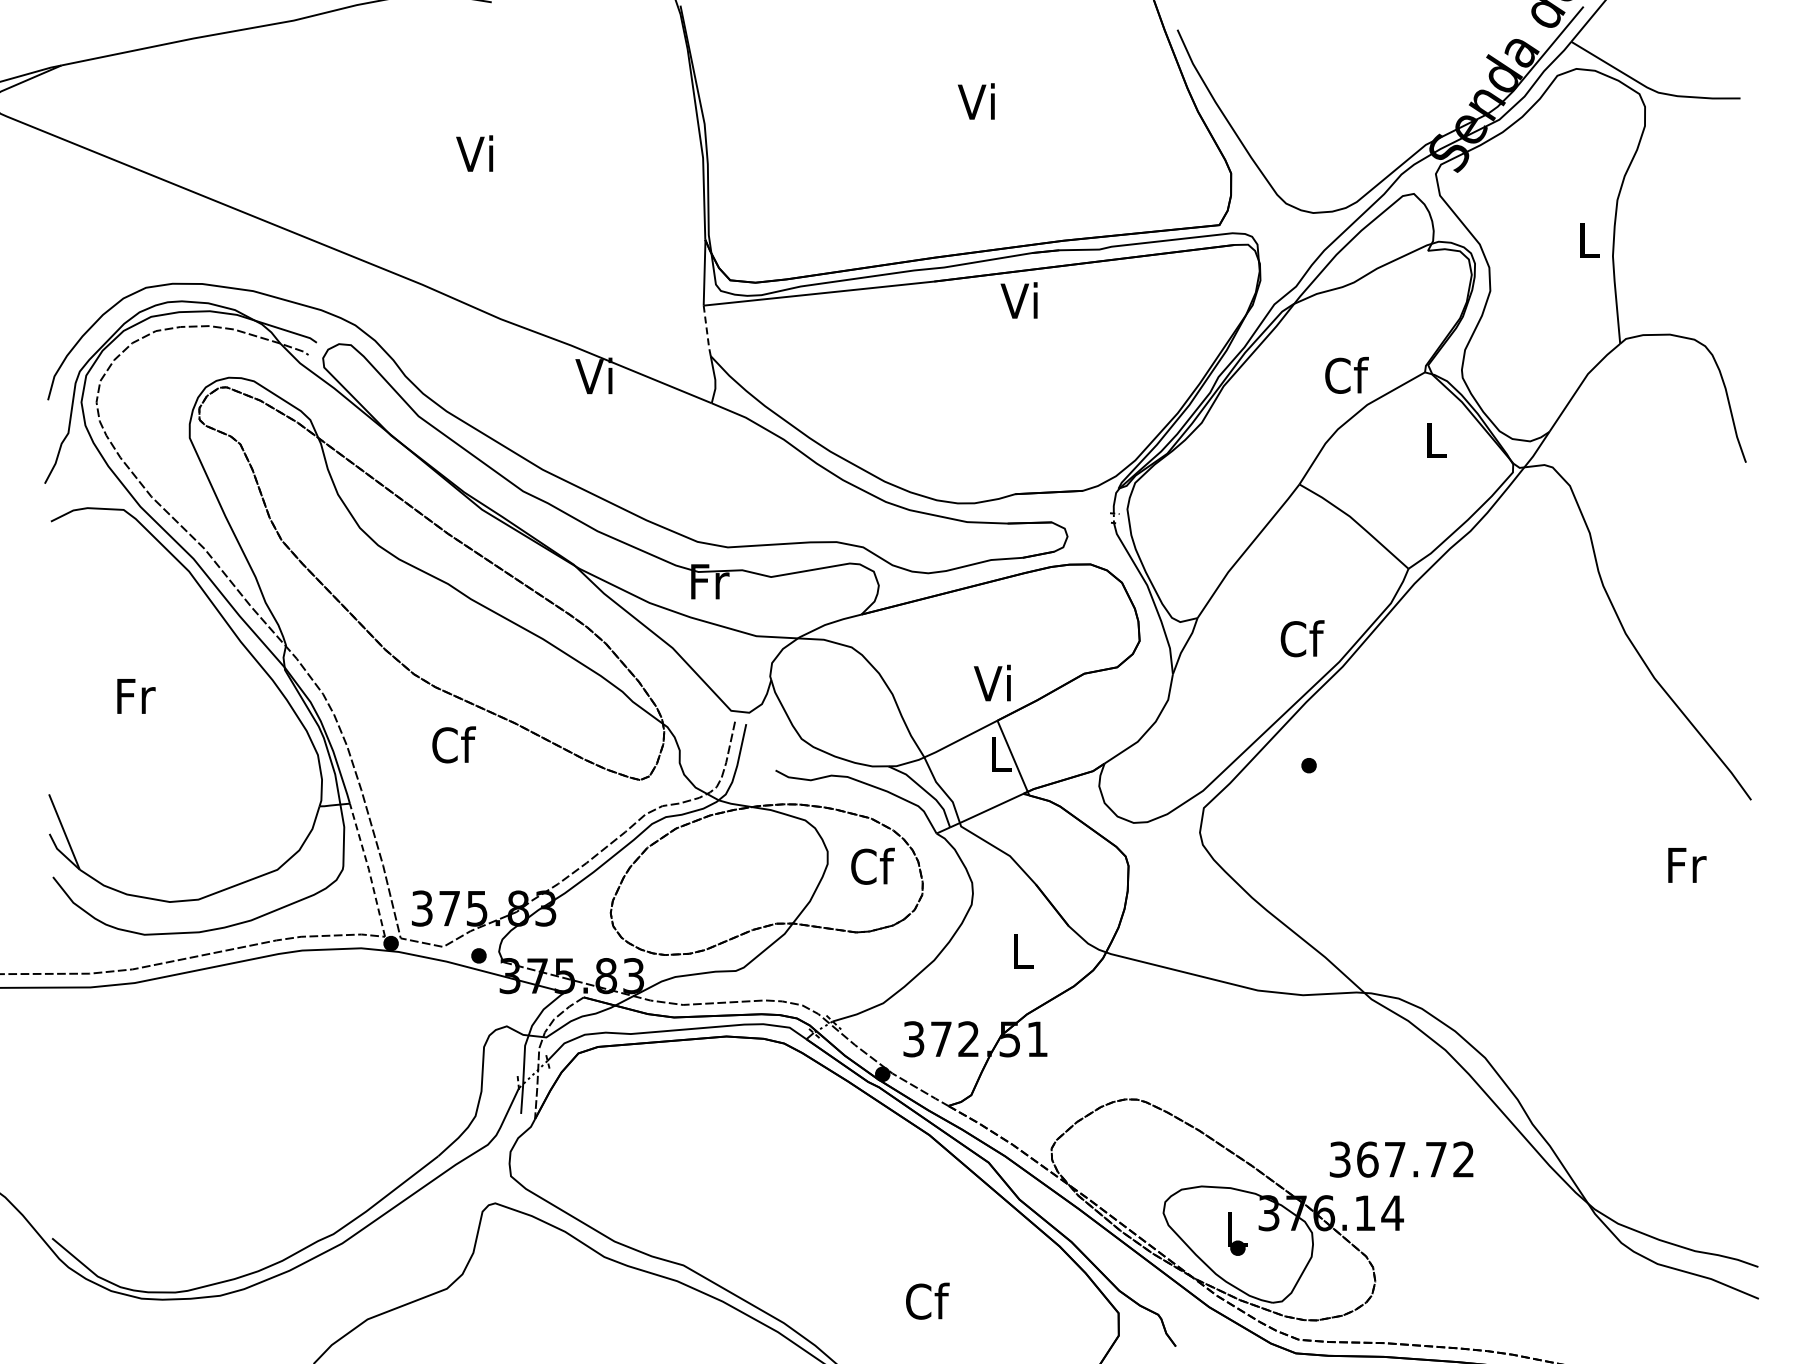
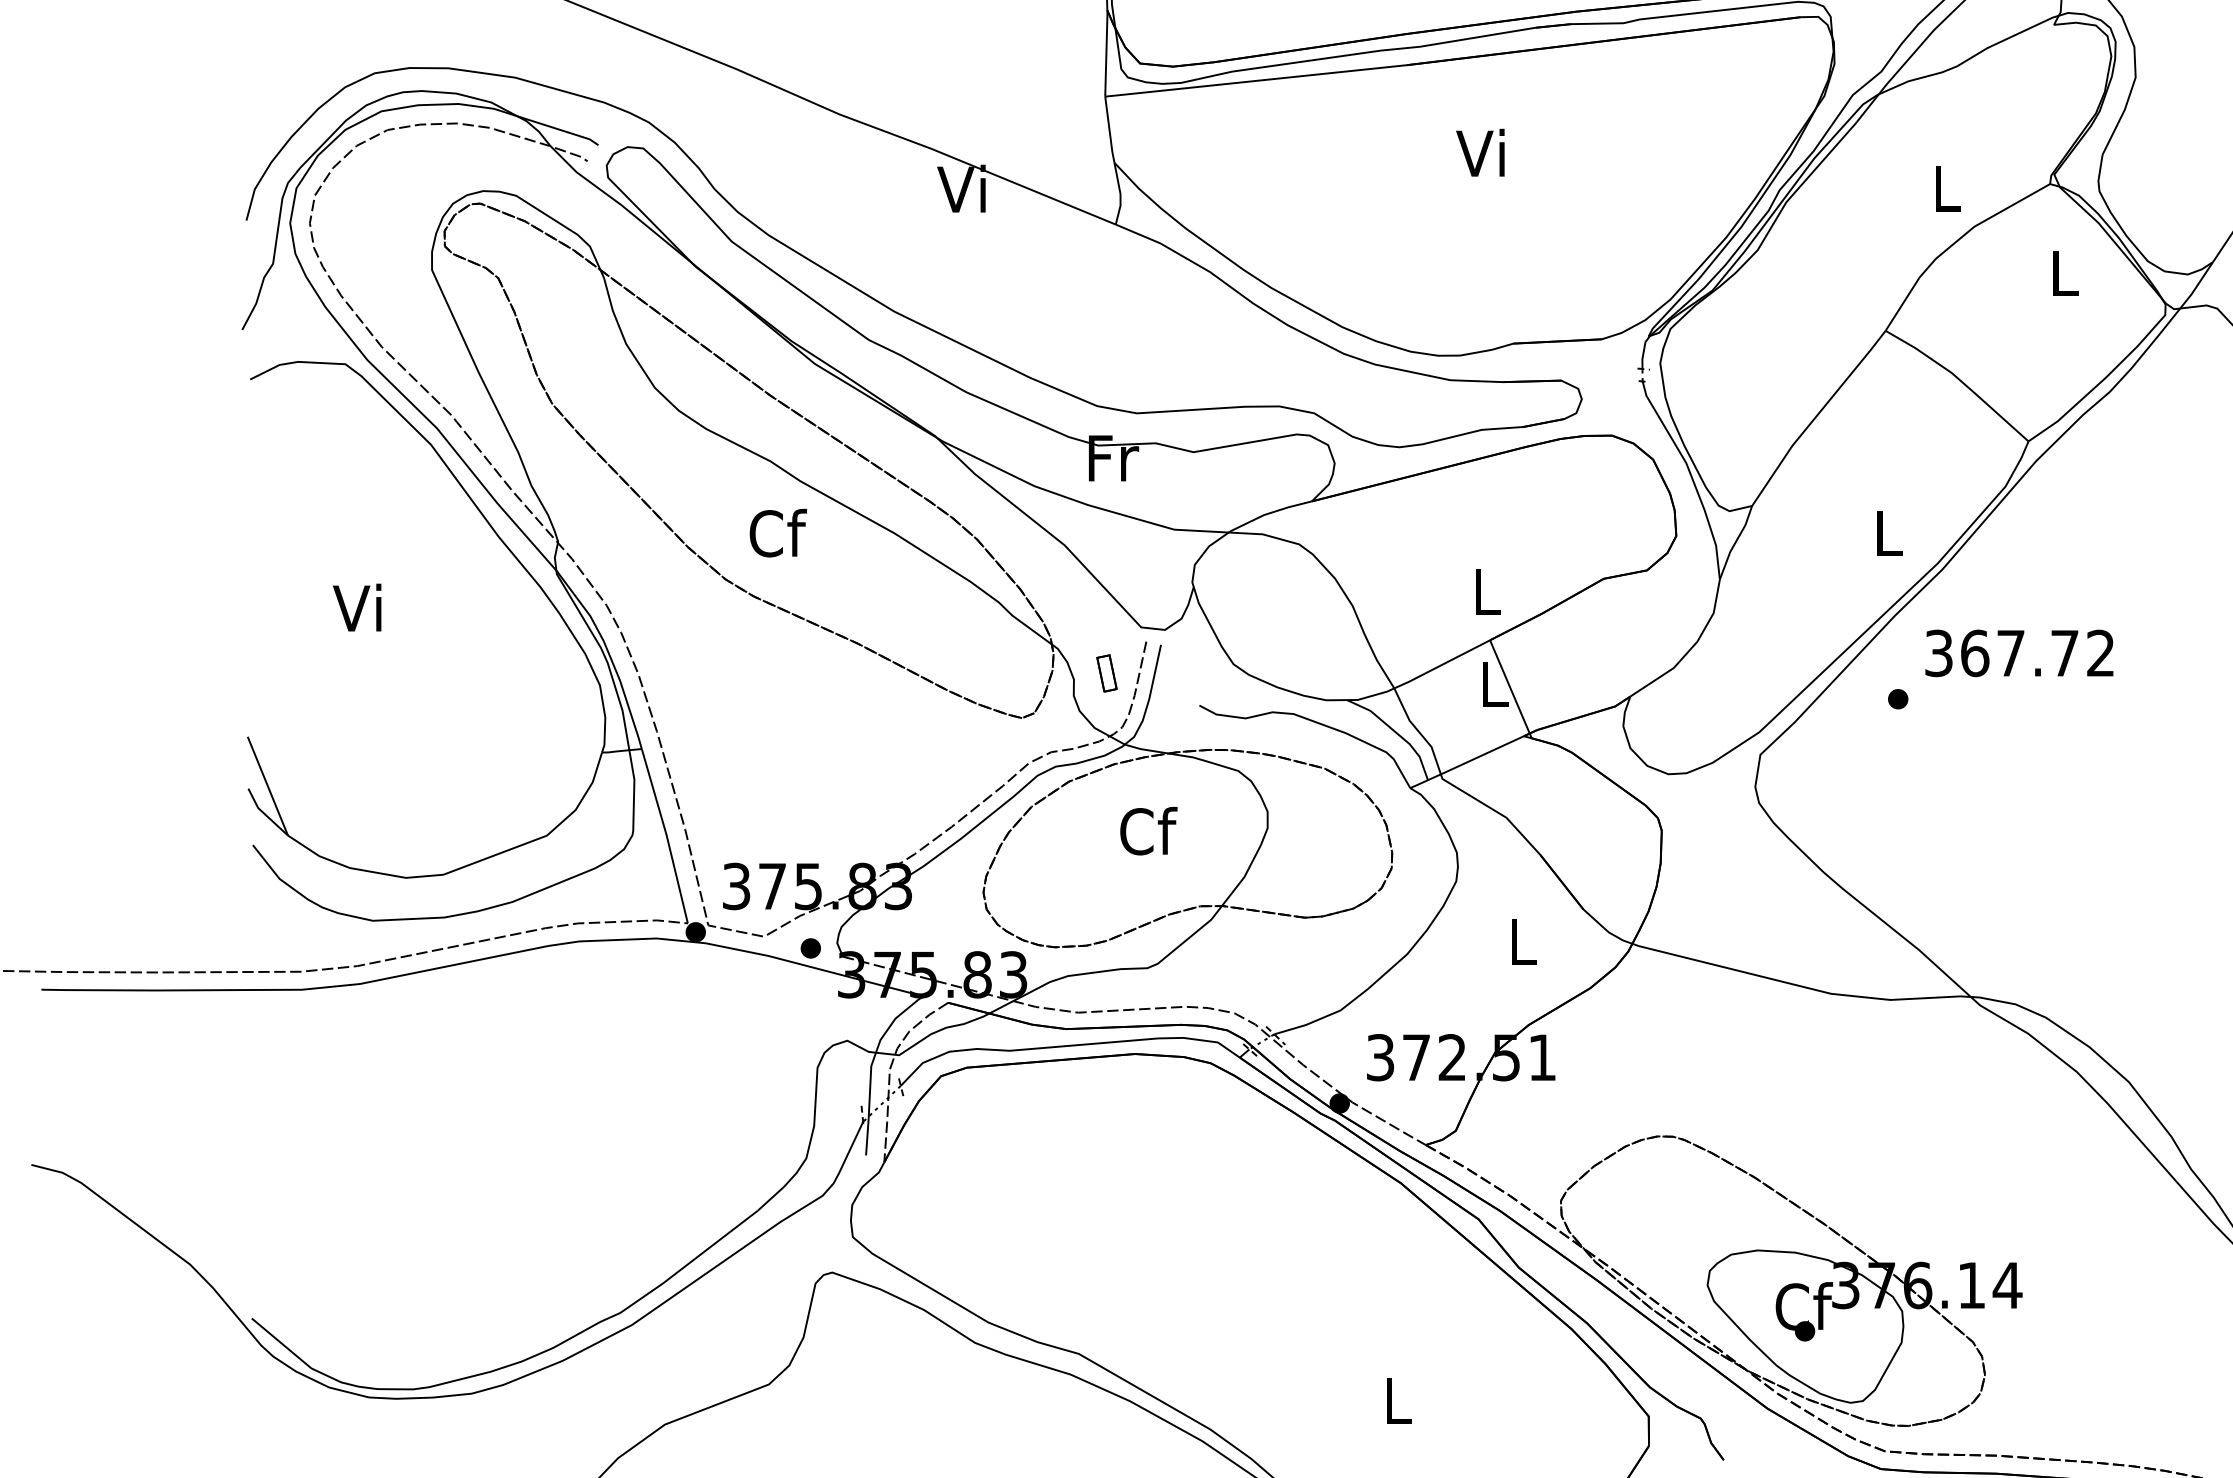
text: (1018, 300) -> (1479, 152), moved
line: (707, 332) -> (1110, 131), dashed -> solid
text: (1346, 374) -> (1947, 186), Cf -> L
text: (1302, 638) -> (1889, 532), Cf -> L
text: (991, 682) -> (1482, 590), Vi -> L
text: (134, 695) -> (359, 607), Fr -> Vi
text: (453, 744) -> (777, 532), moved
part: (704, 745) -> (1106, 672), added
text: (872, 865) -> (1148, 830), moved
line: (368, 869) -> (666, 835), dashed -> solid
text: (1401, 1159) -> (2019, 653), moved
text: (1237, 1228) -> (1804, 1305), L -> Cf
text: (927, 1300) -> (1398, 1399), Cf -> L

